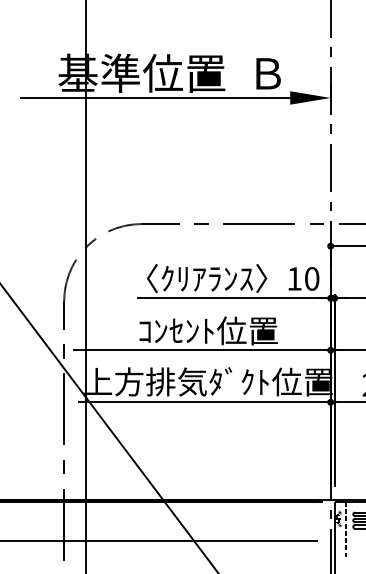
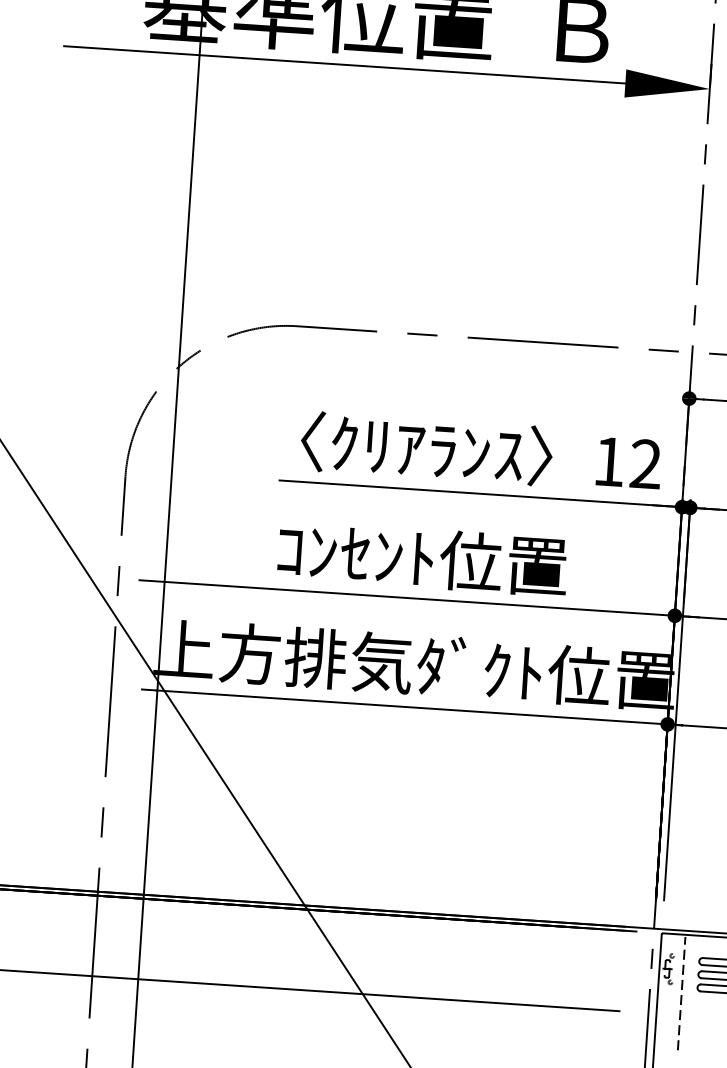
text: (311, 278) -> (644, 463), 10 -> 12

